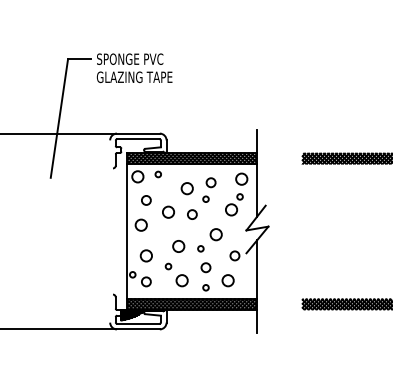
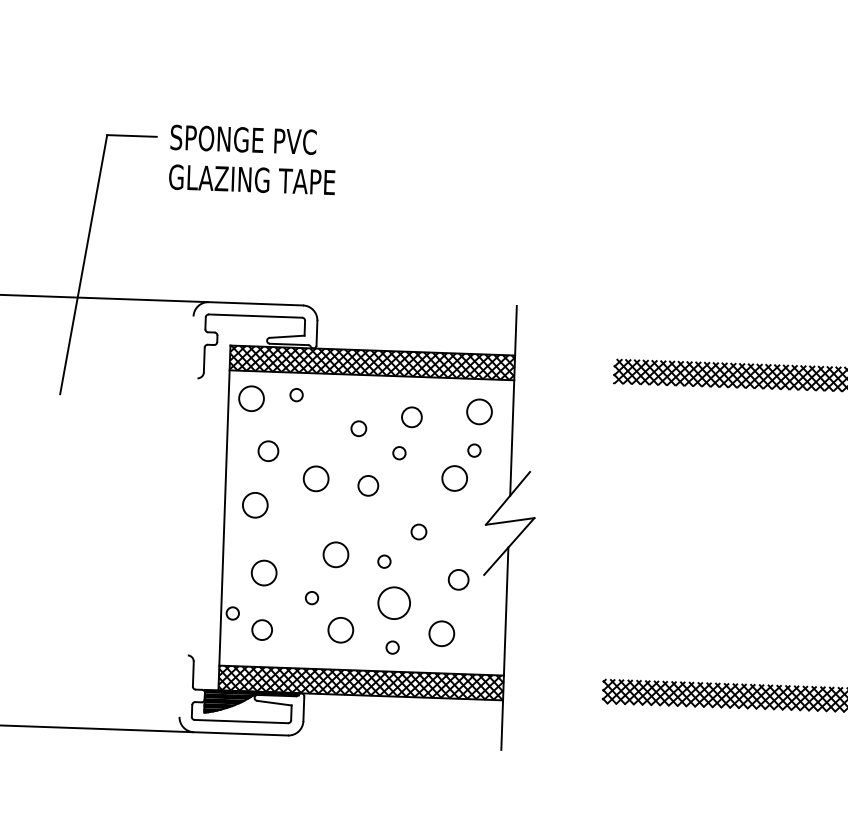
circle: (186, 188) -> (357, 428), size x0.6
circle: (215, 234) -> (417, 531), size x0.6
circle: (205, 267) -> (393, 603), size x1.6

